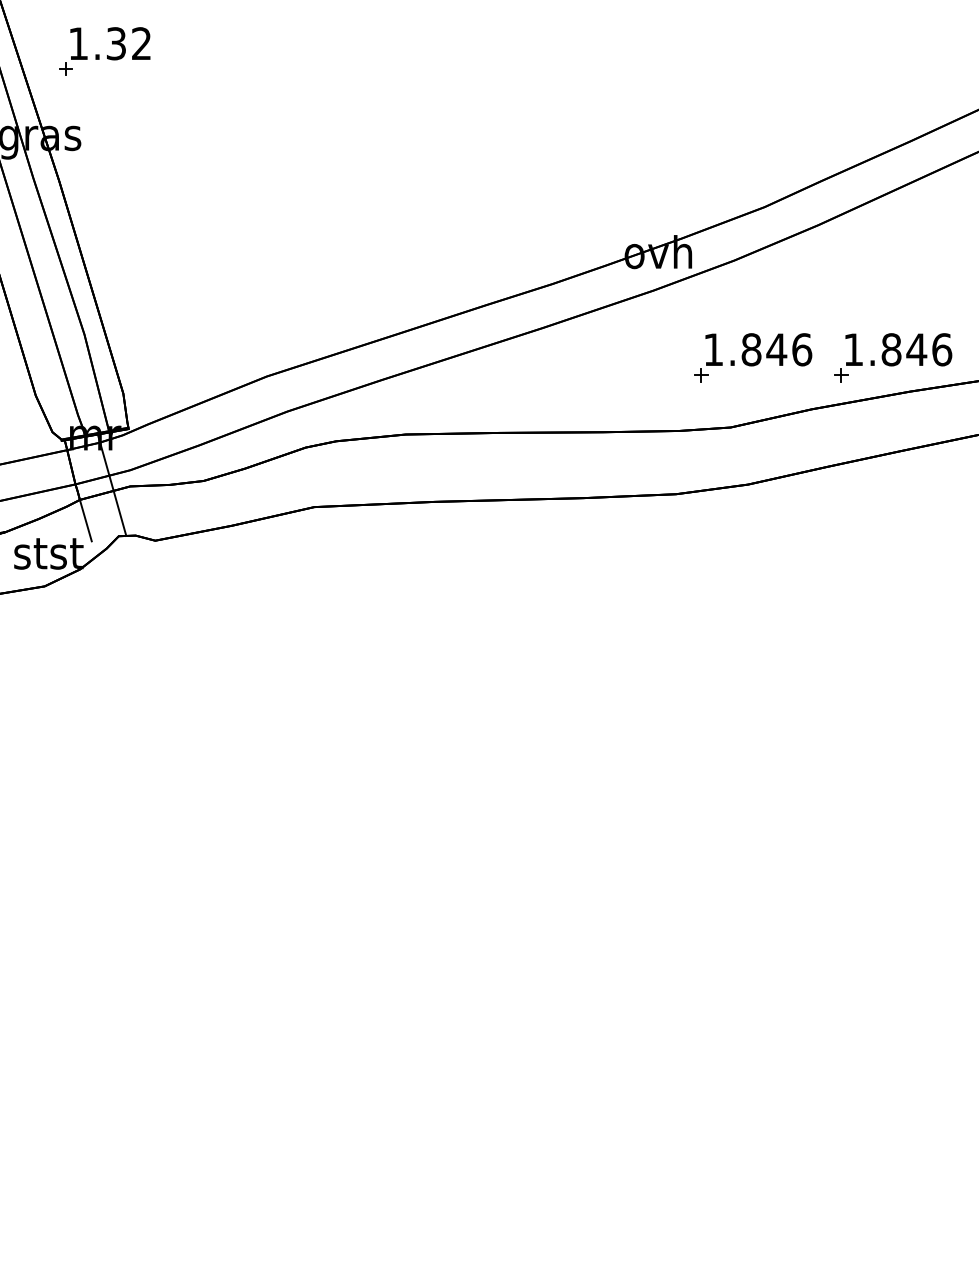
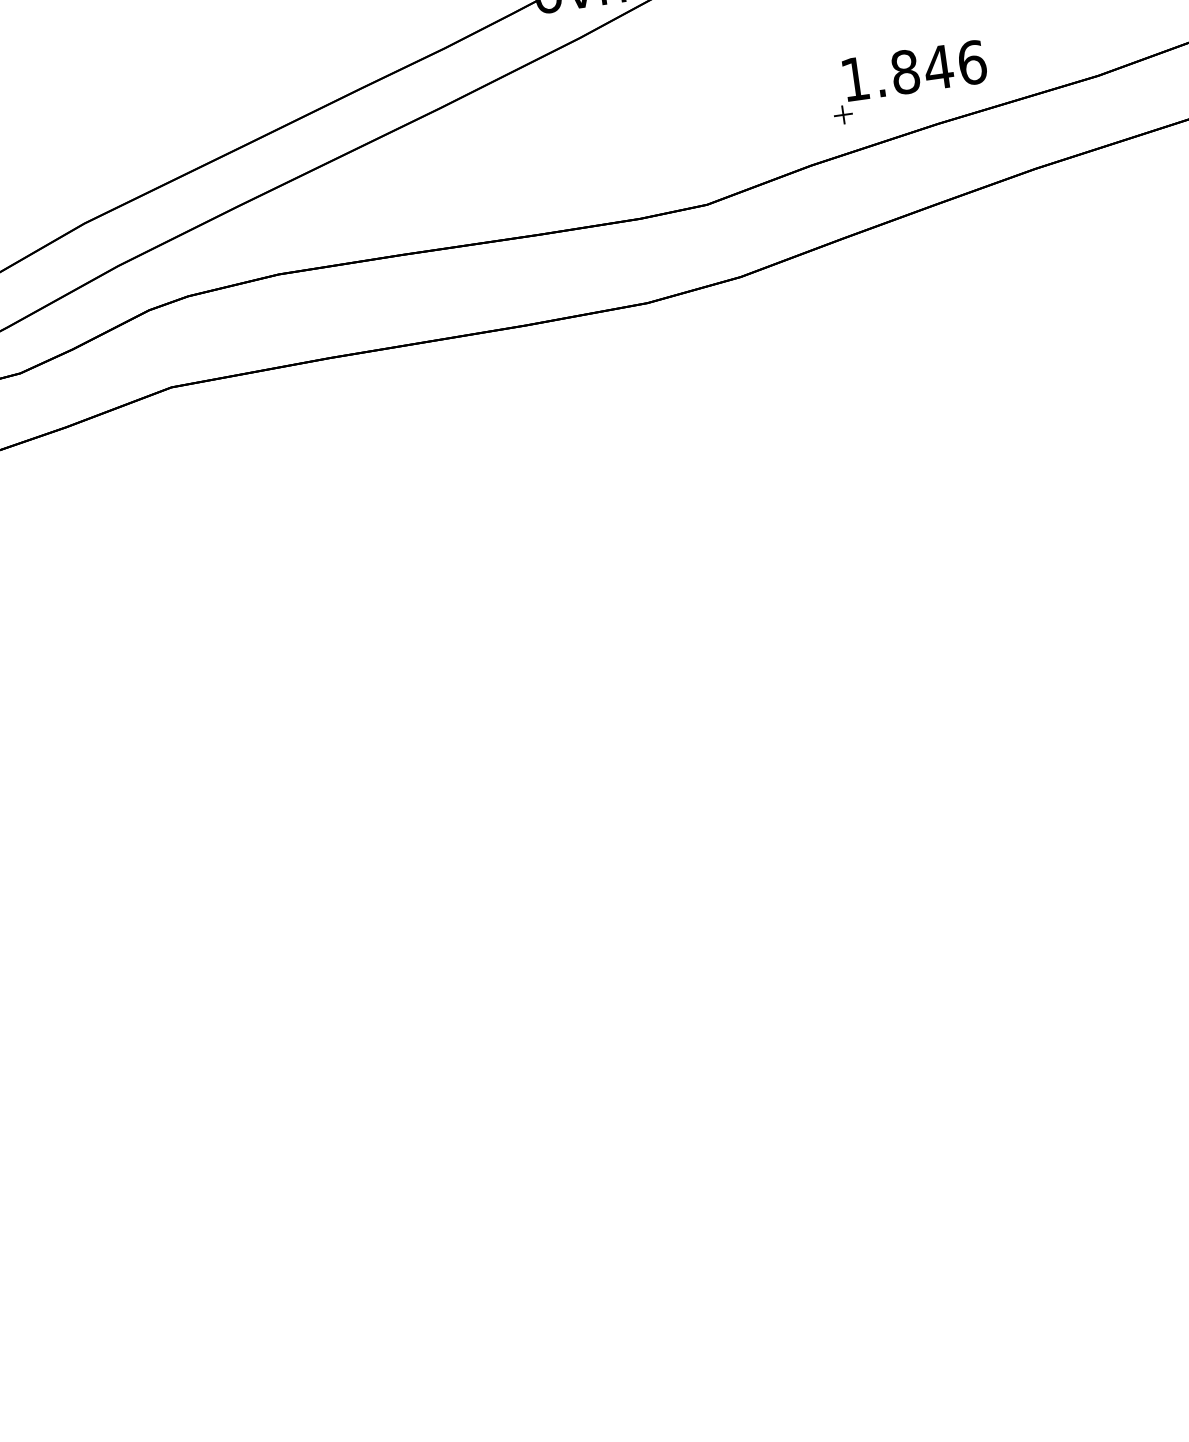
part: (753, 357) -> (724, 107), removed

